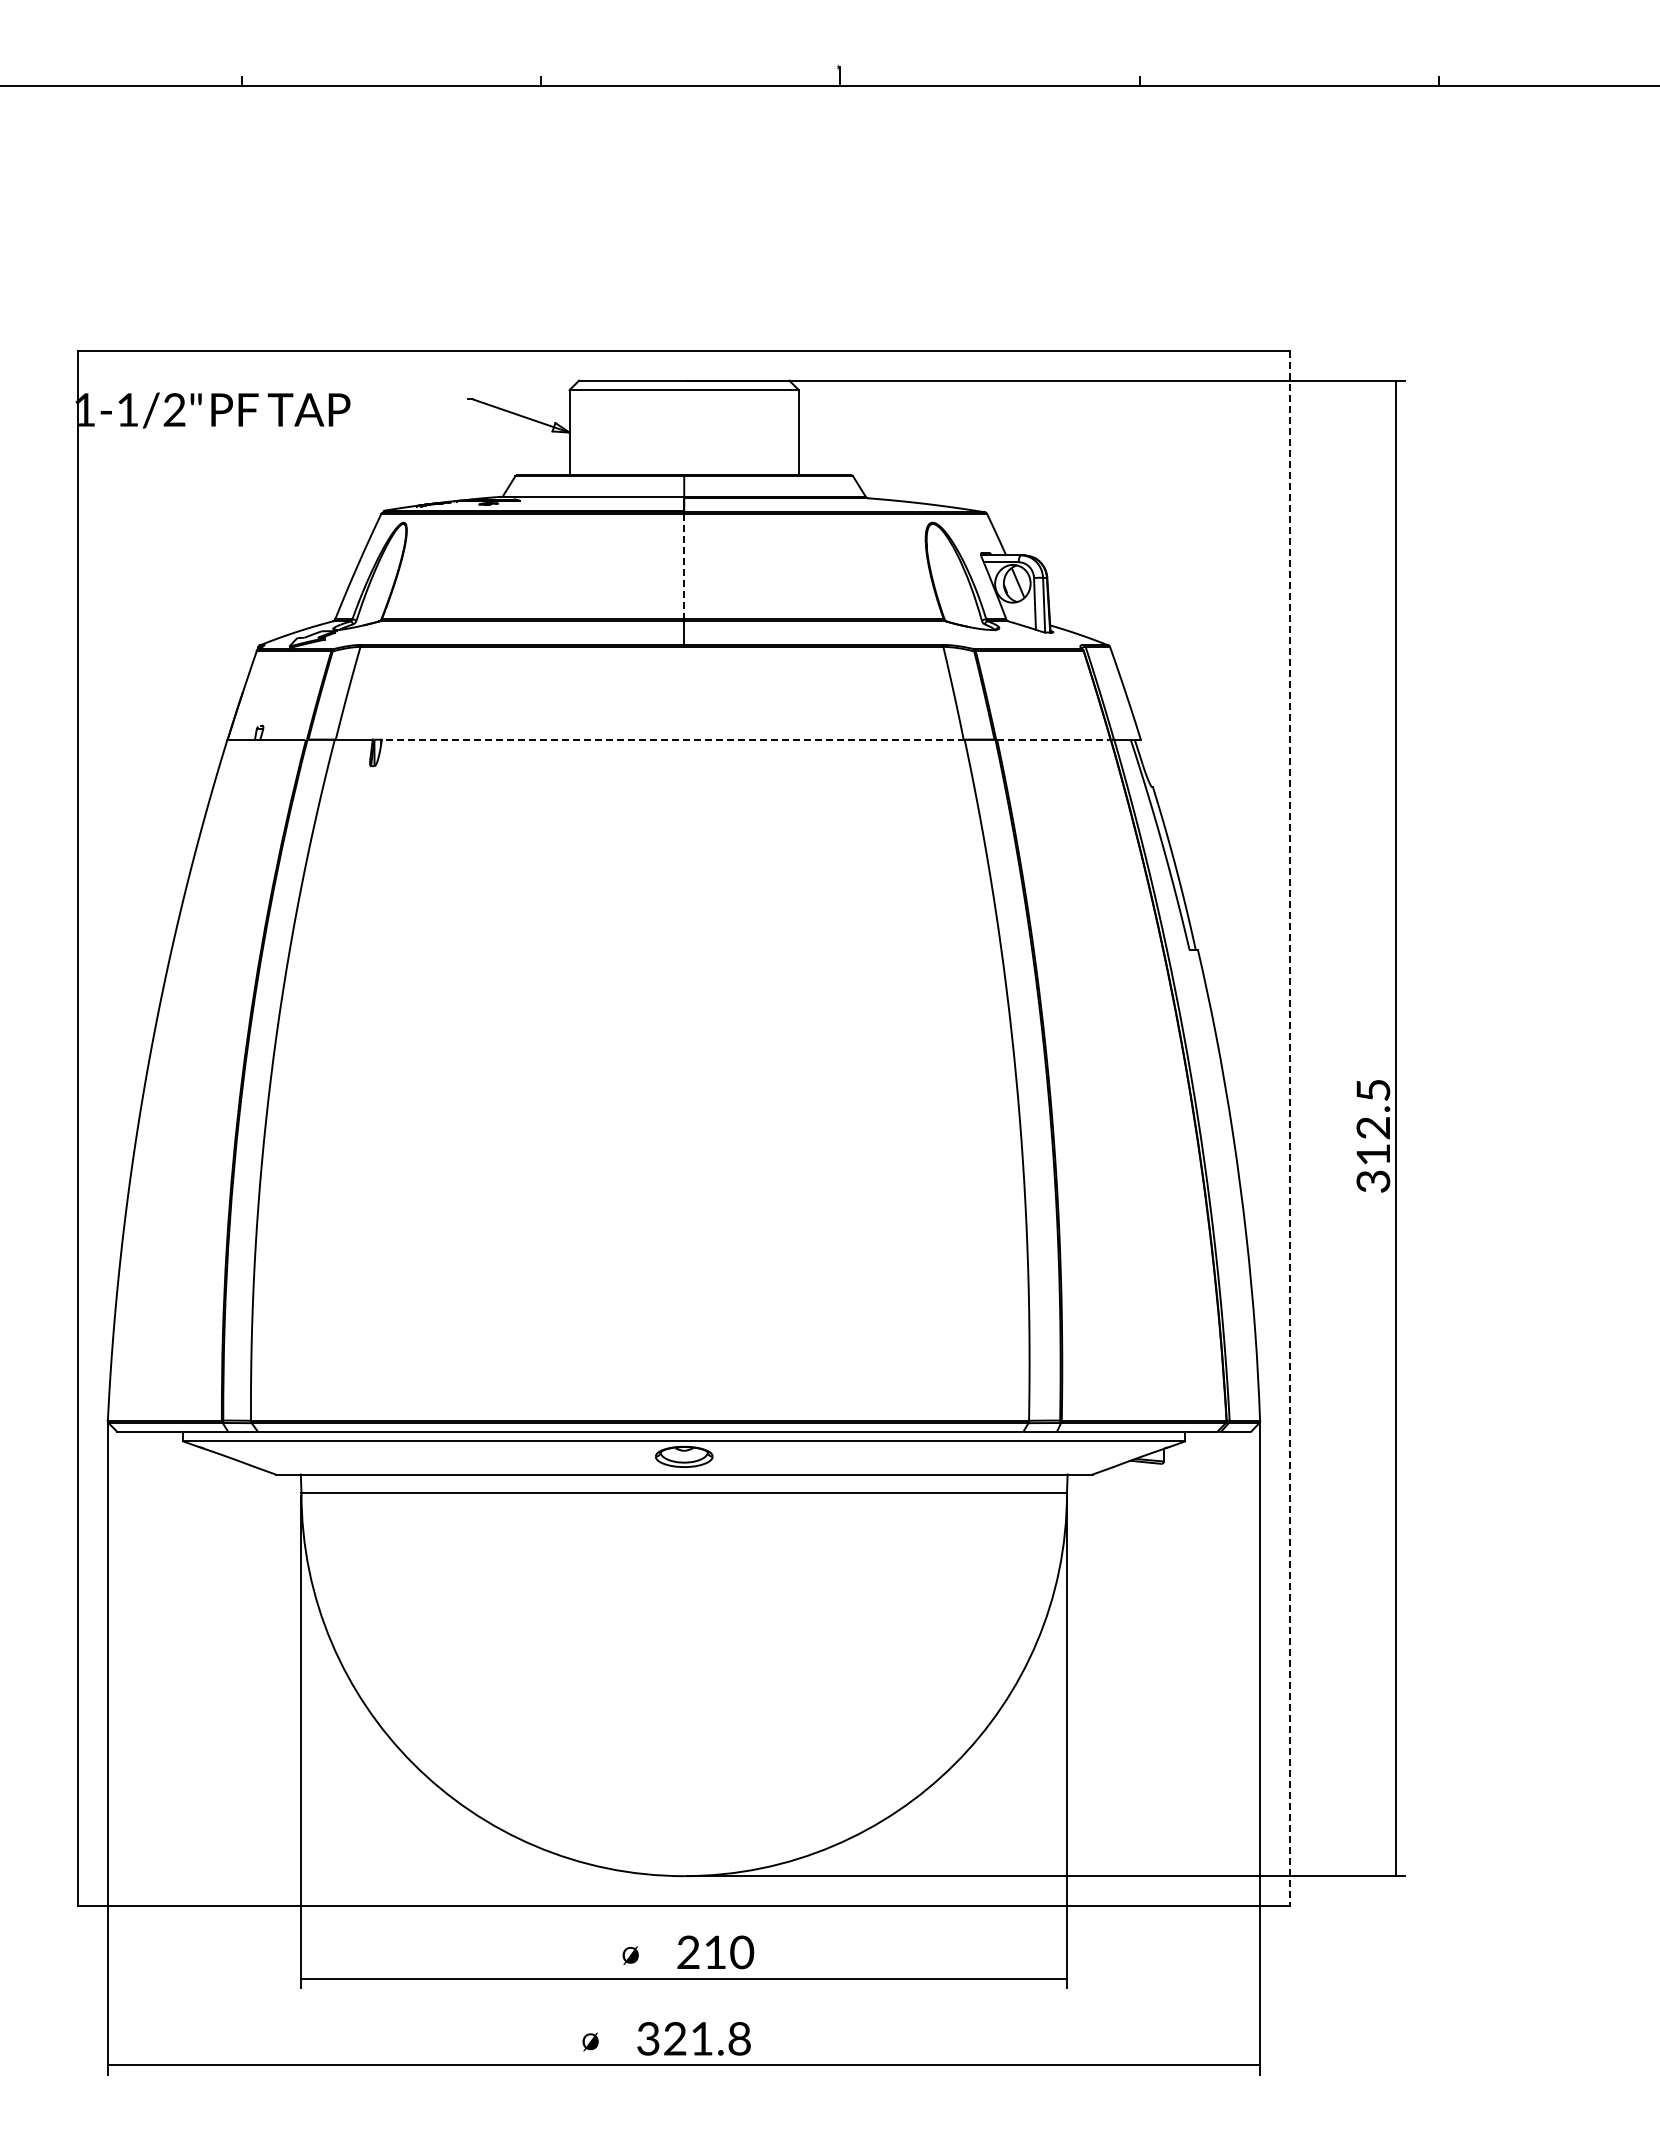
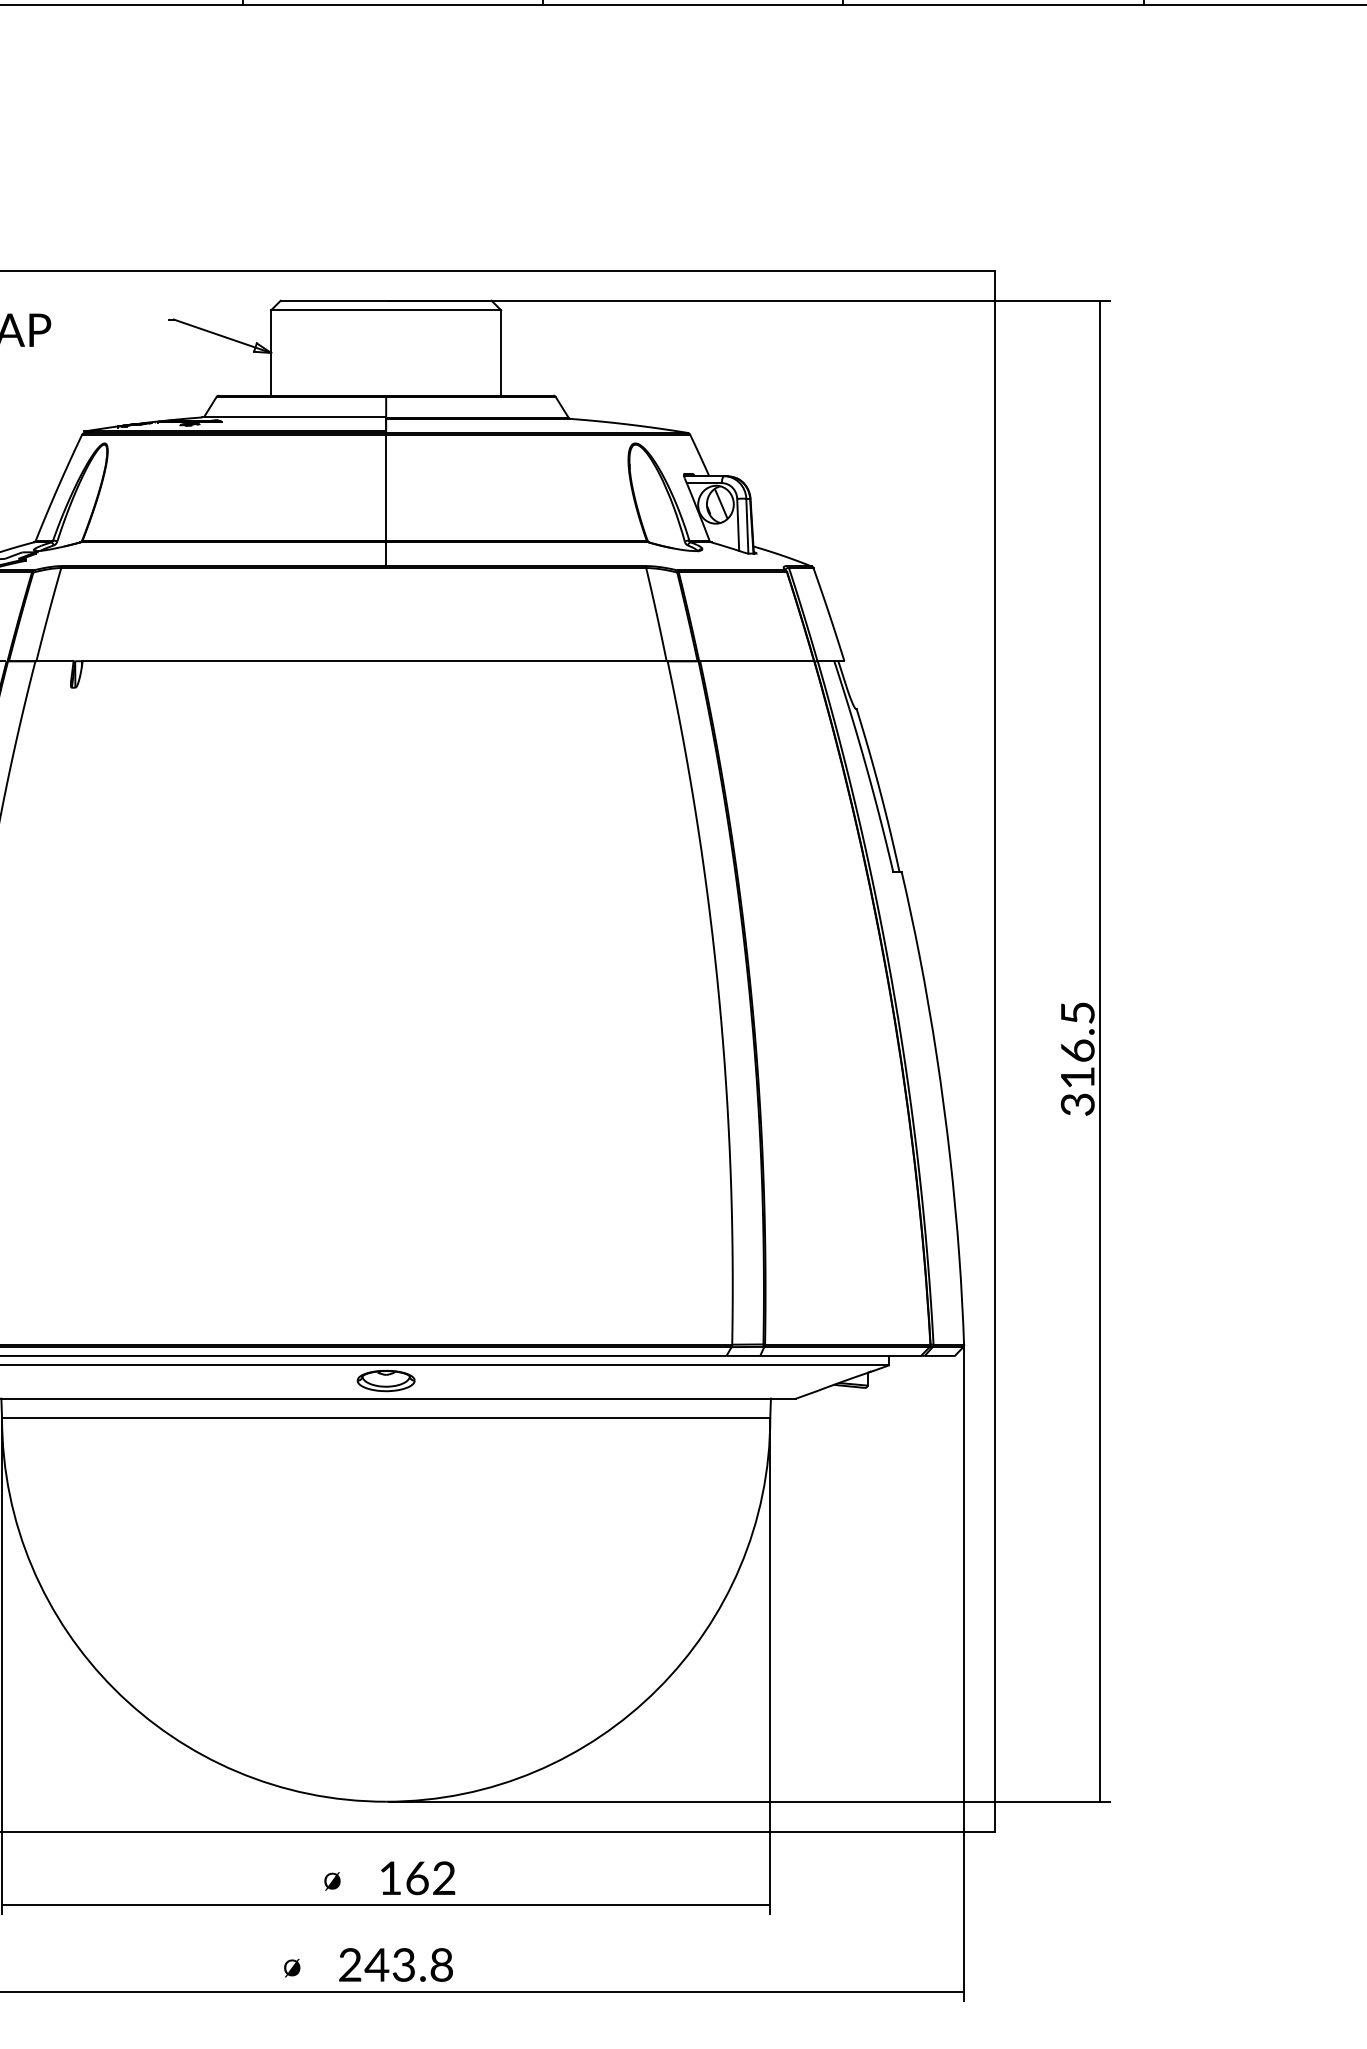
line: (684, 566) -> (386, 487), dashed -> solid
line: (672, 739) -> (374, 660), dashed -> solid
line: (1053, 739) -> (756, 660), dashed -> solid
text: (1373, 1127) -> (1077, 1050), 312.5 -> 316.5
line: (1290, 1128) -> (994, 1051), dashed -> solid
text: (715, 1952) -> (417, 1878), 210 -> 162
text: (674, 2038) -> (376, 1964), 321.8 -> 243.8

